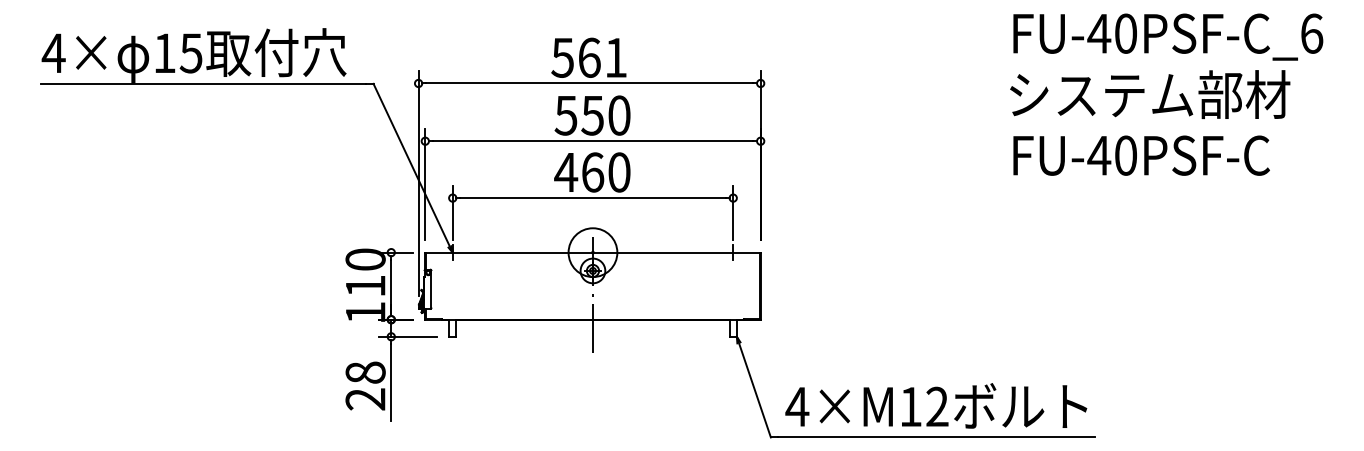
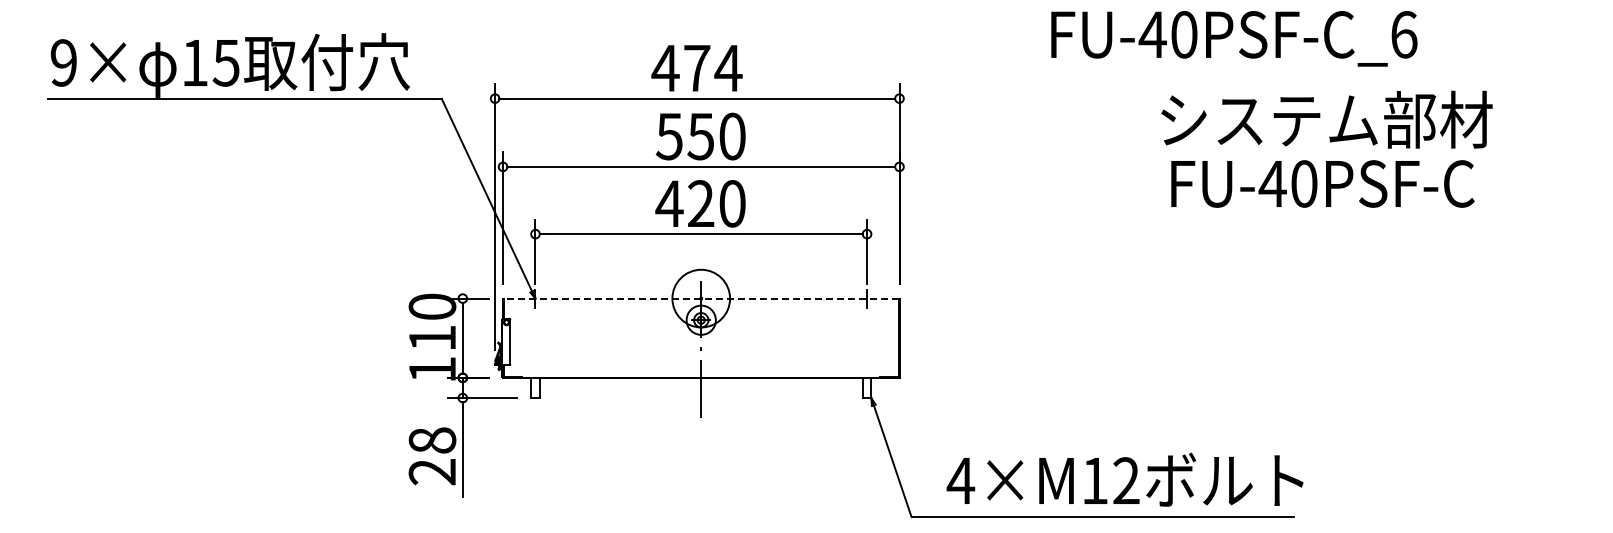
text: (1168, 36) -> (1234, 38), moved
text: (53, 52) -> (63, 62), 4× -> 9×
text: (588, 58) -> (696, 68), 561 -> 474
text: (1149, 94) -> (1326, 119), moved
text: (1141, 155) -> (1322, 183), moved
text: (593, 172) -> (701, 203), 460 -> 420
line: (593, 252) -> (701, 298), solid -> dashed
text: (935, 405) -> (1124, 479), moved

